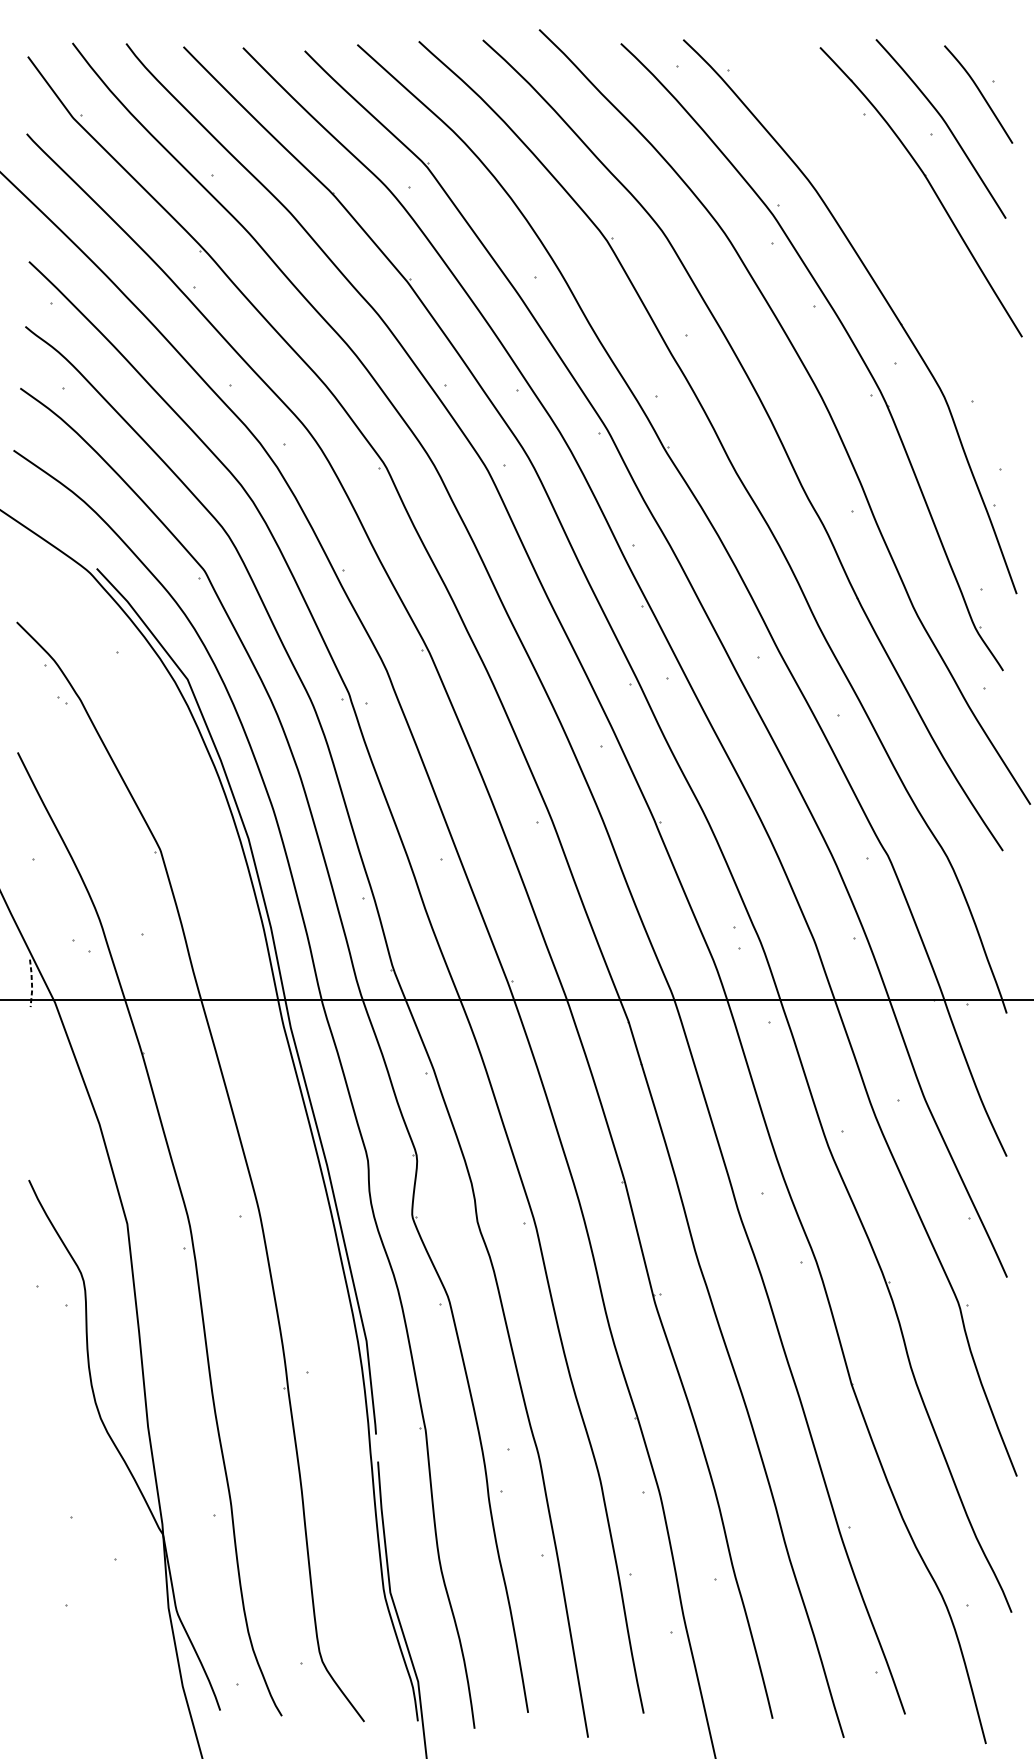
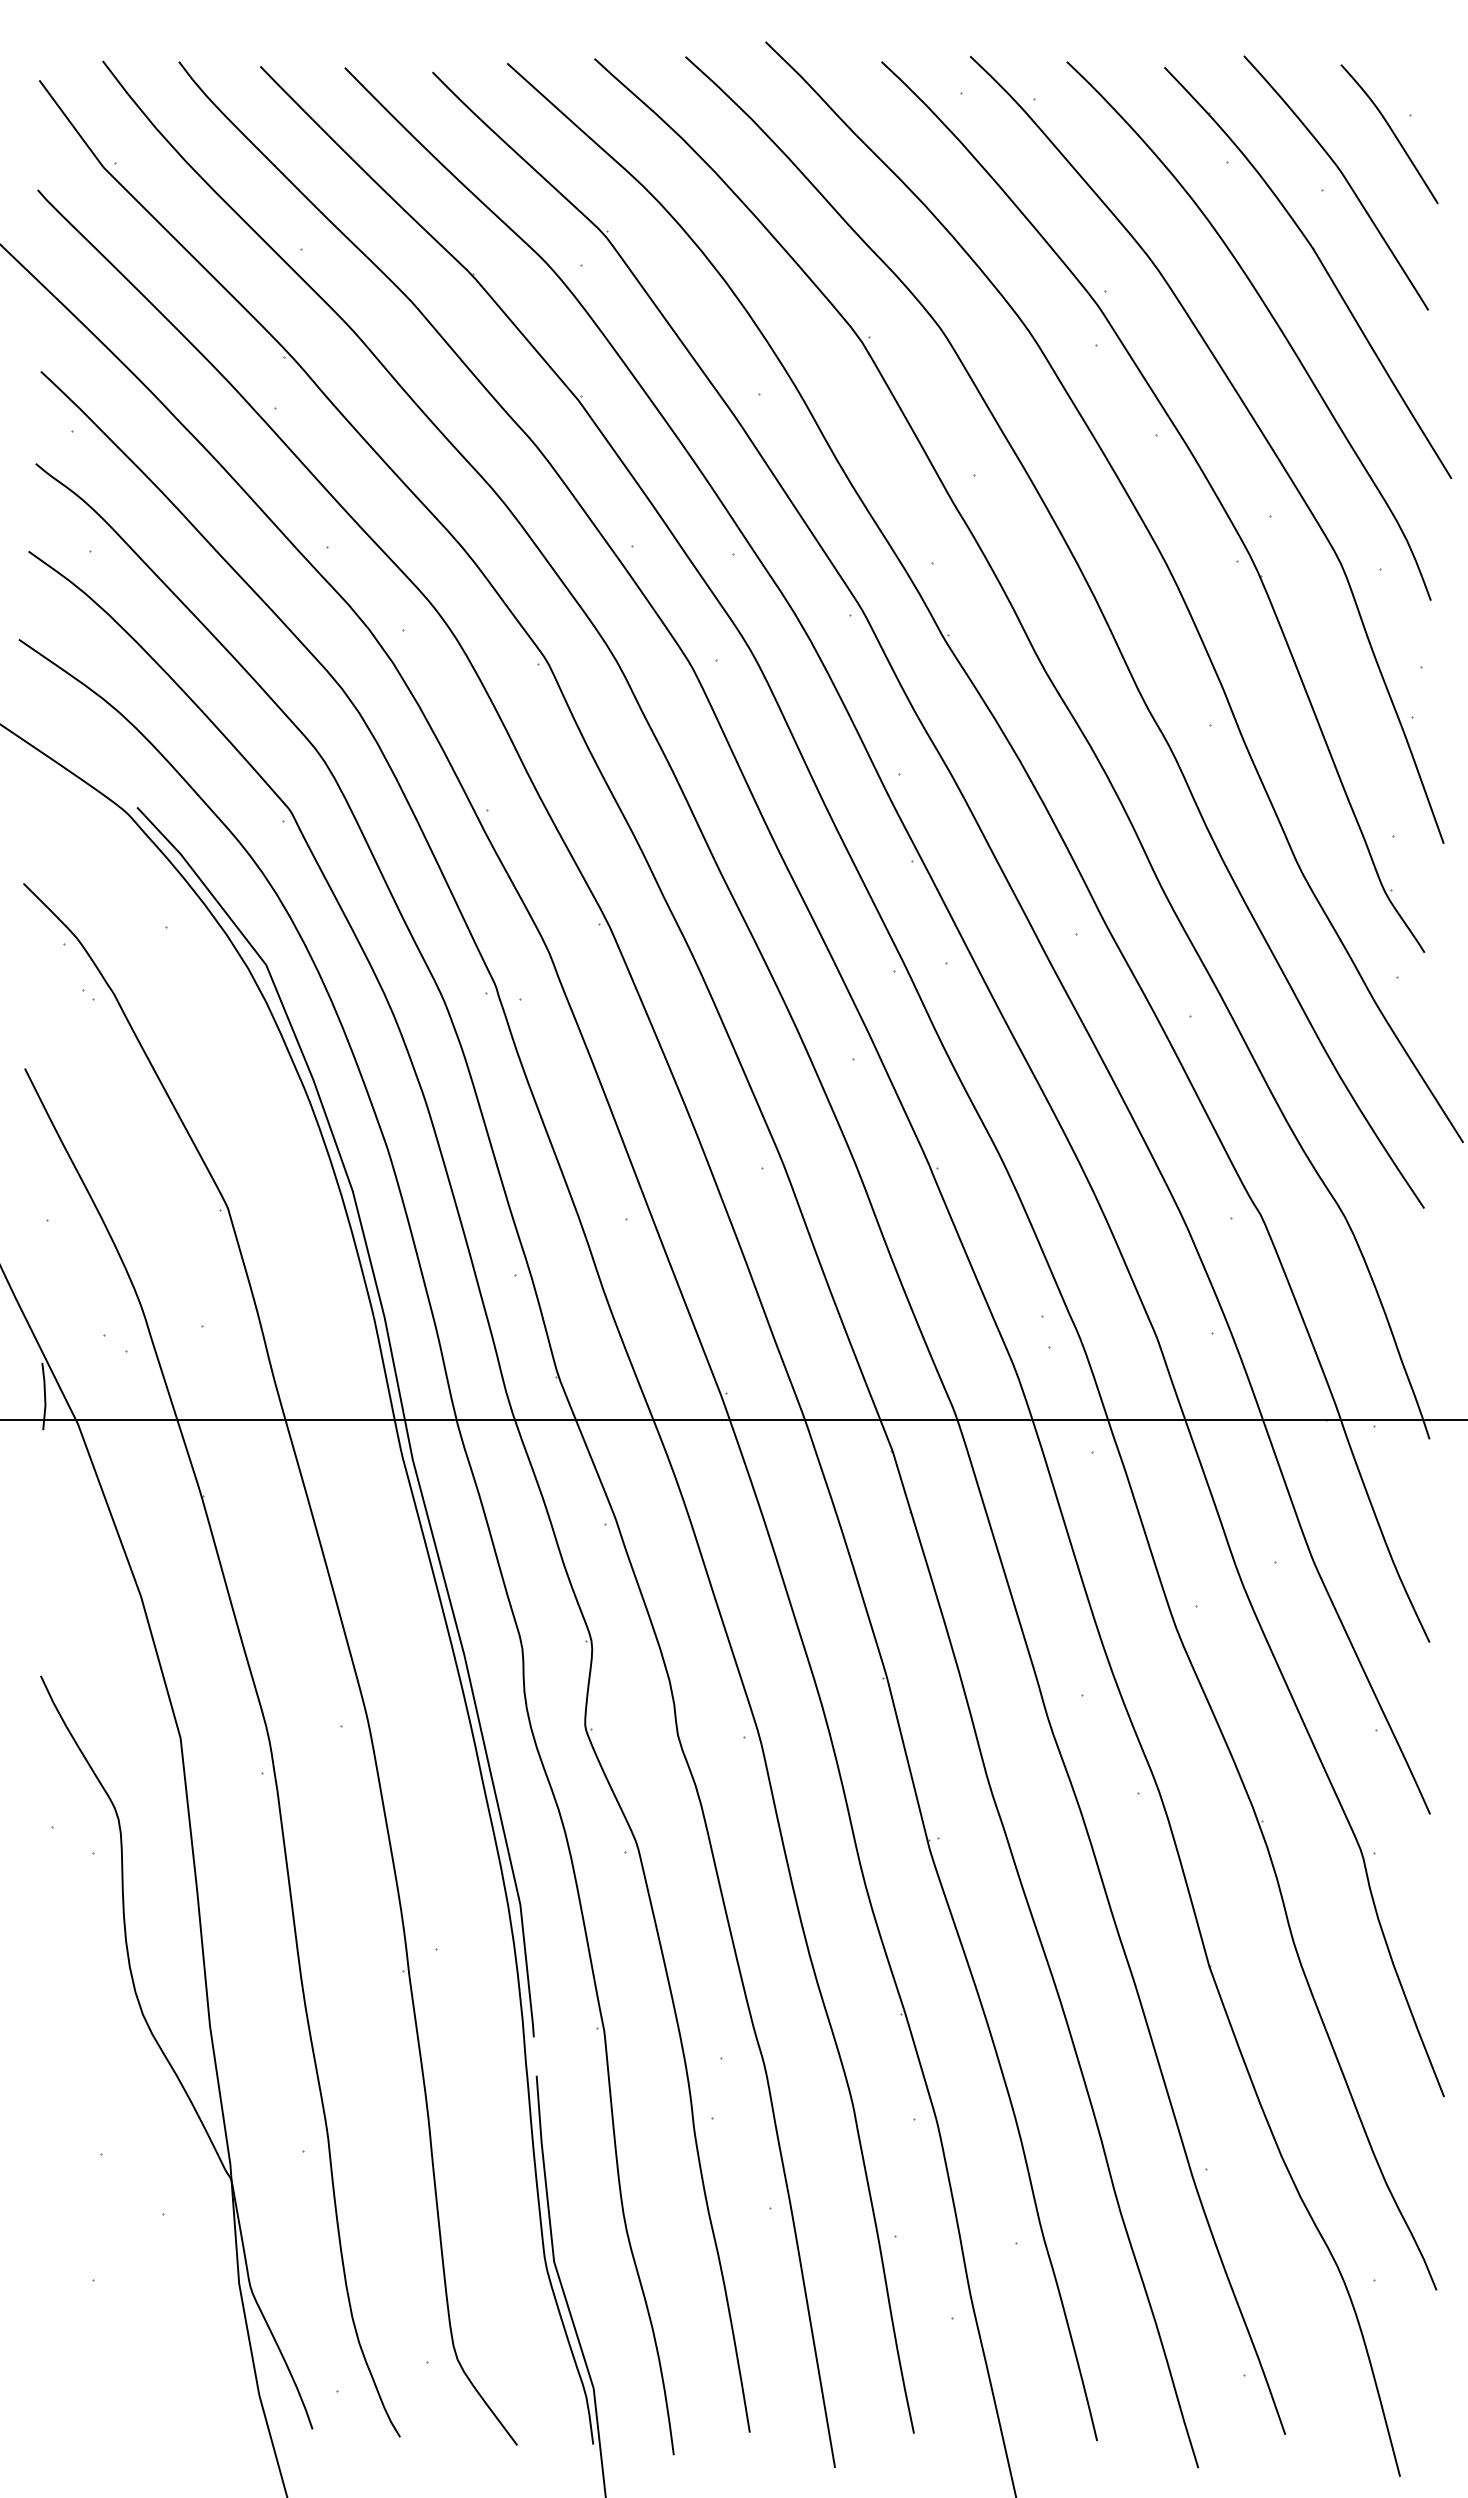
curve: (894, 222) -> (1270, 315), added
line: (32, 983) -> (45, 1396), dashed -> solid

